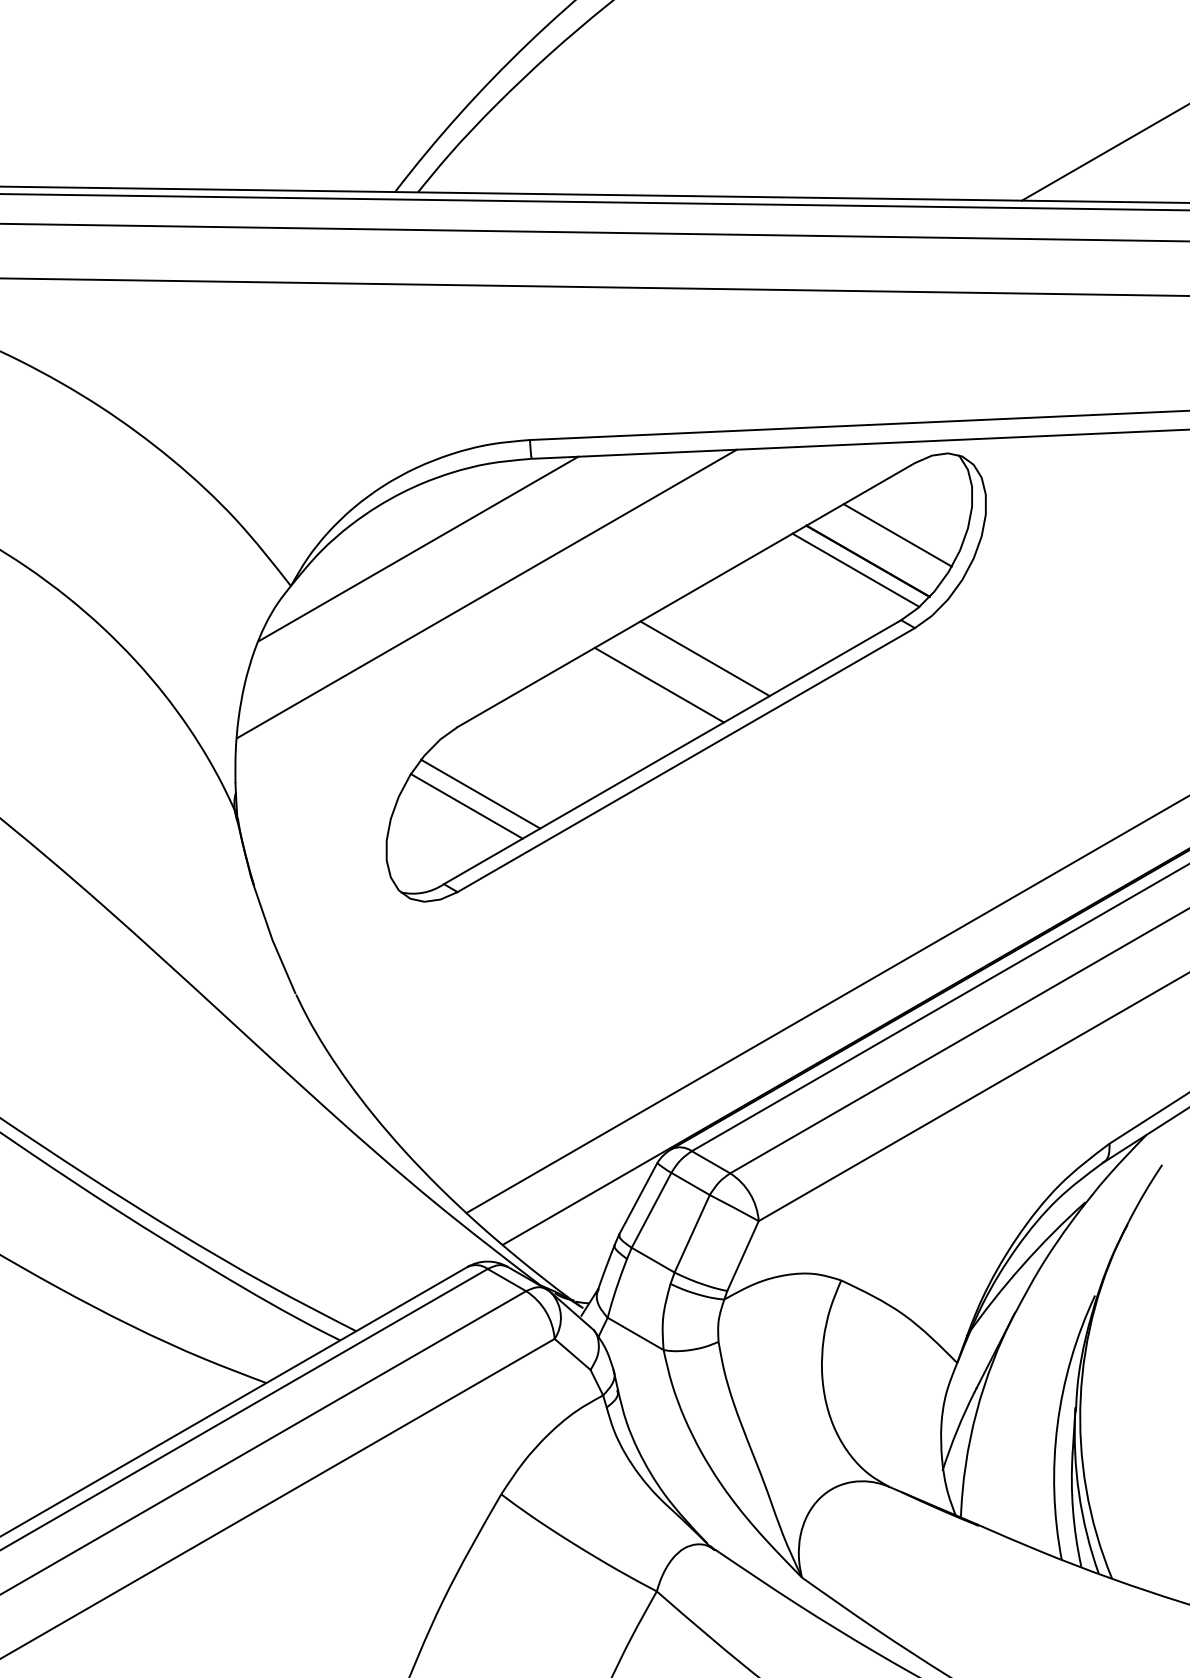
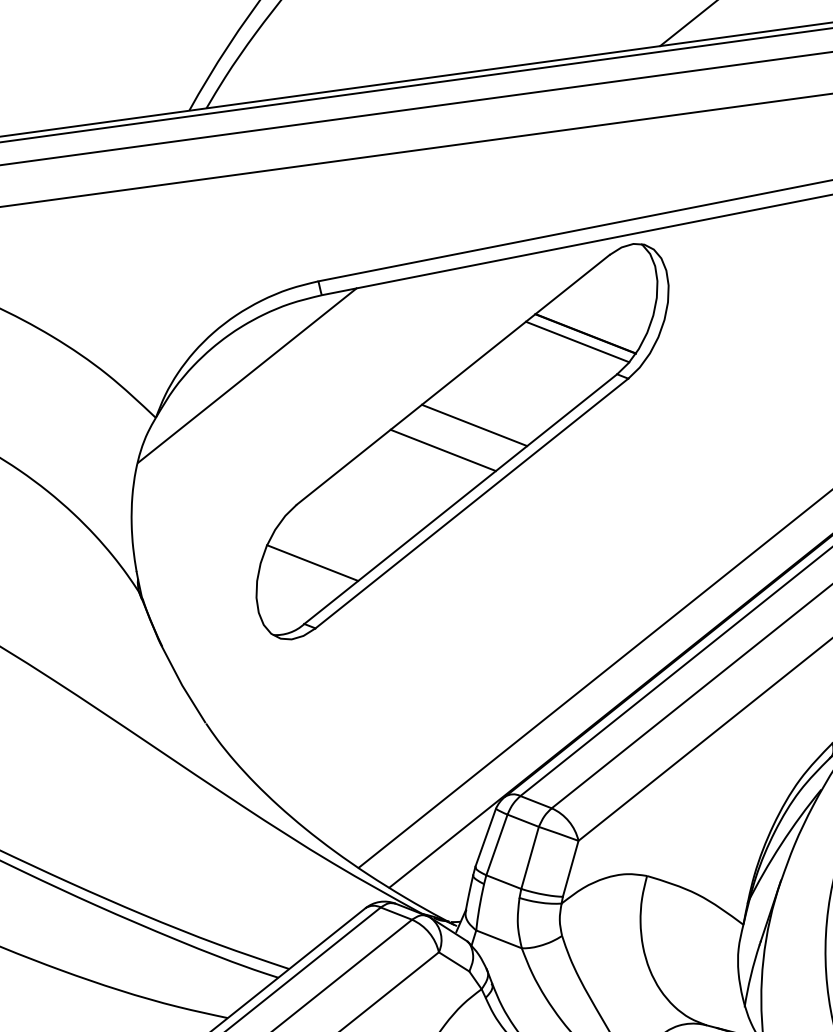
line: (897, 535) -> (604, 311), removed
line: (486, 593) -> (303, 401), removed
line: (480, 793) -> (321, 551), removed

